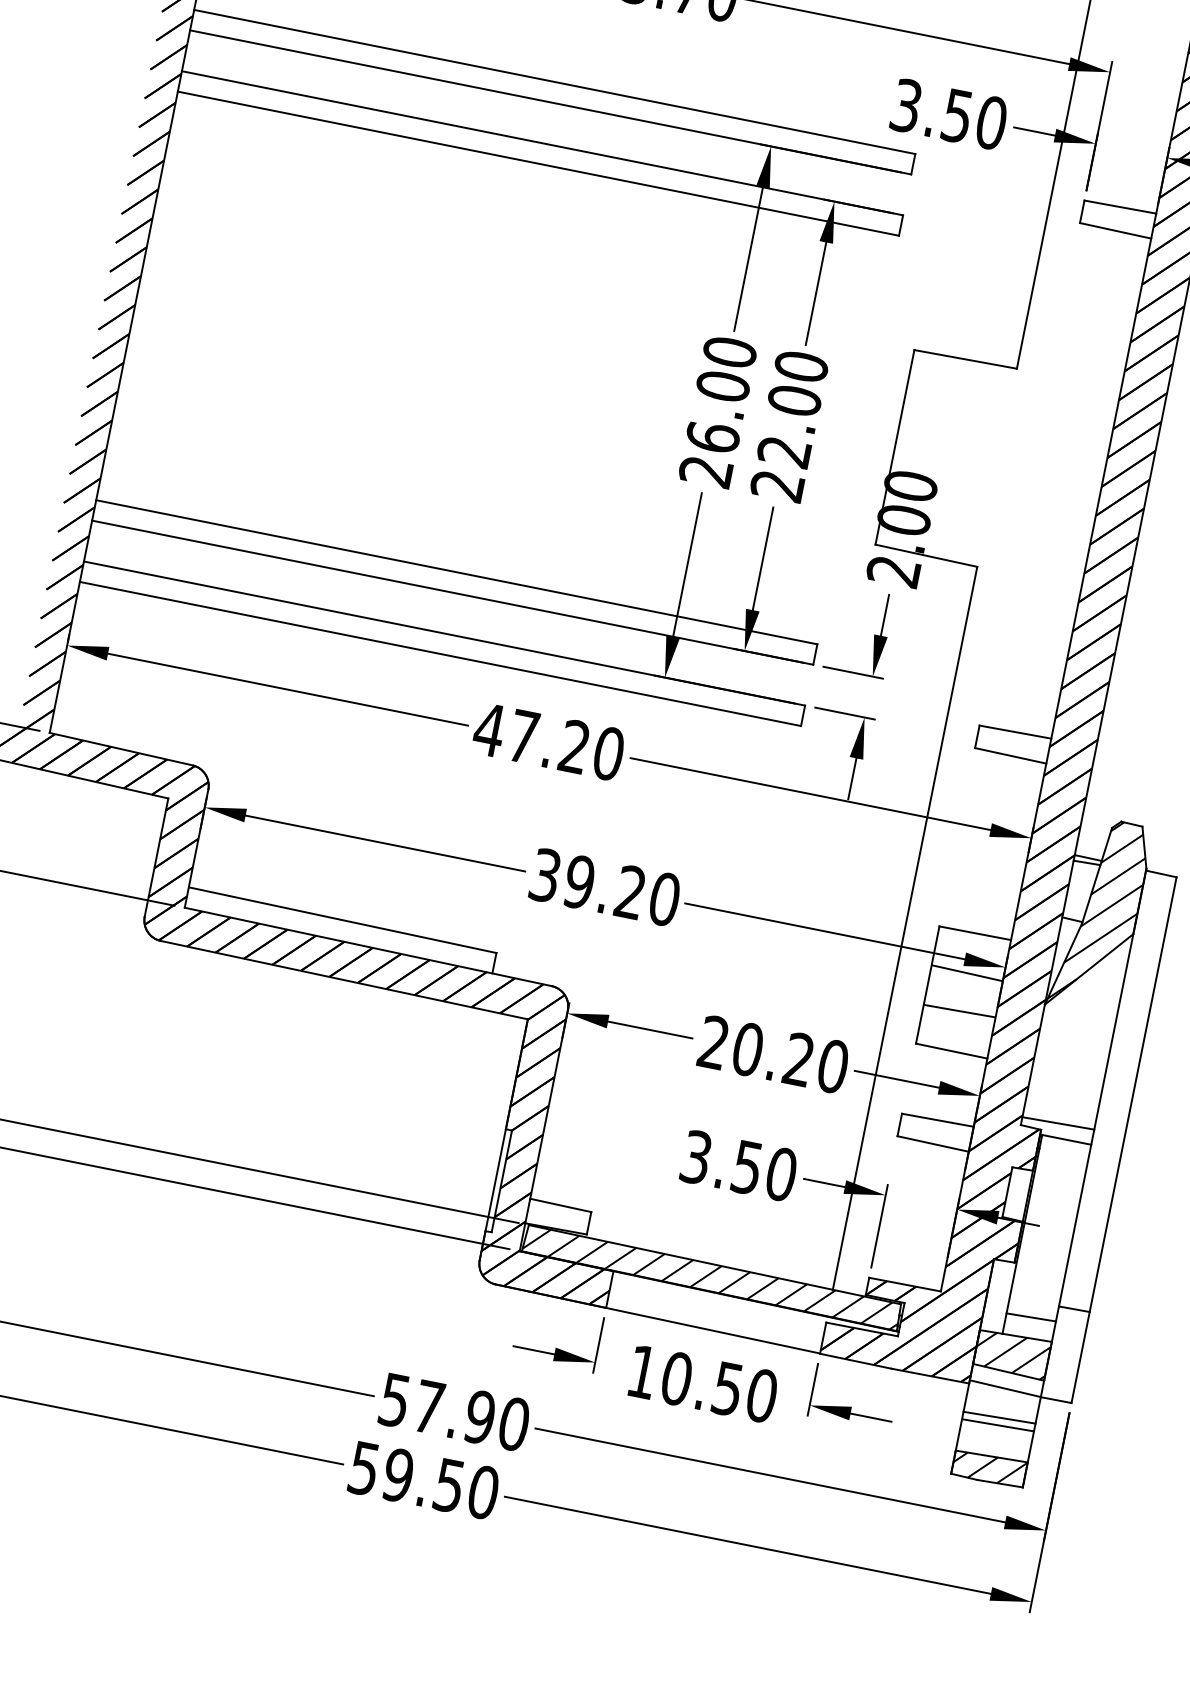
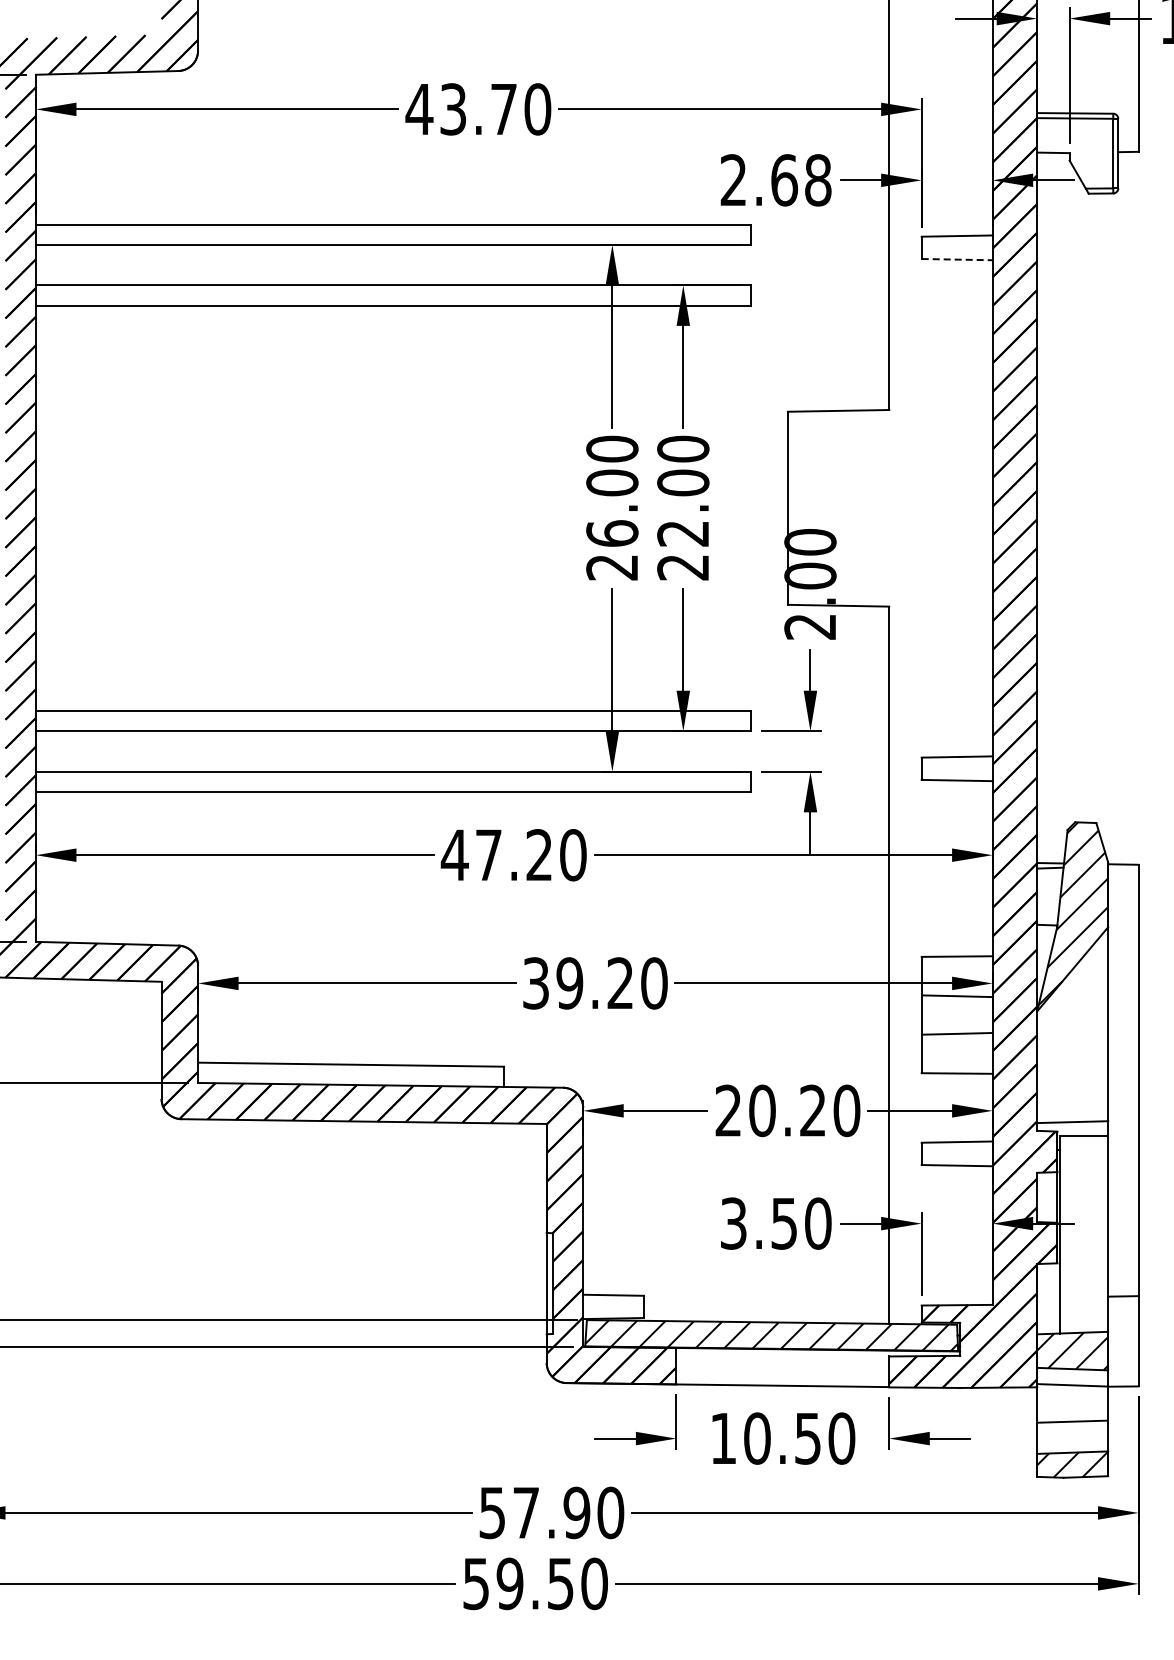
text: (948, 114) -> (775, 180), 3.50 -> 2.68
line: (1116, 230) -> (957, 259), solid -> dashed
line: (1030, 1317) -> (1083, 1312), removed
line: (999, 1417) -> (1072, 1413), removed

